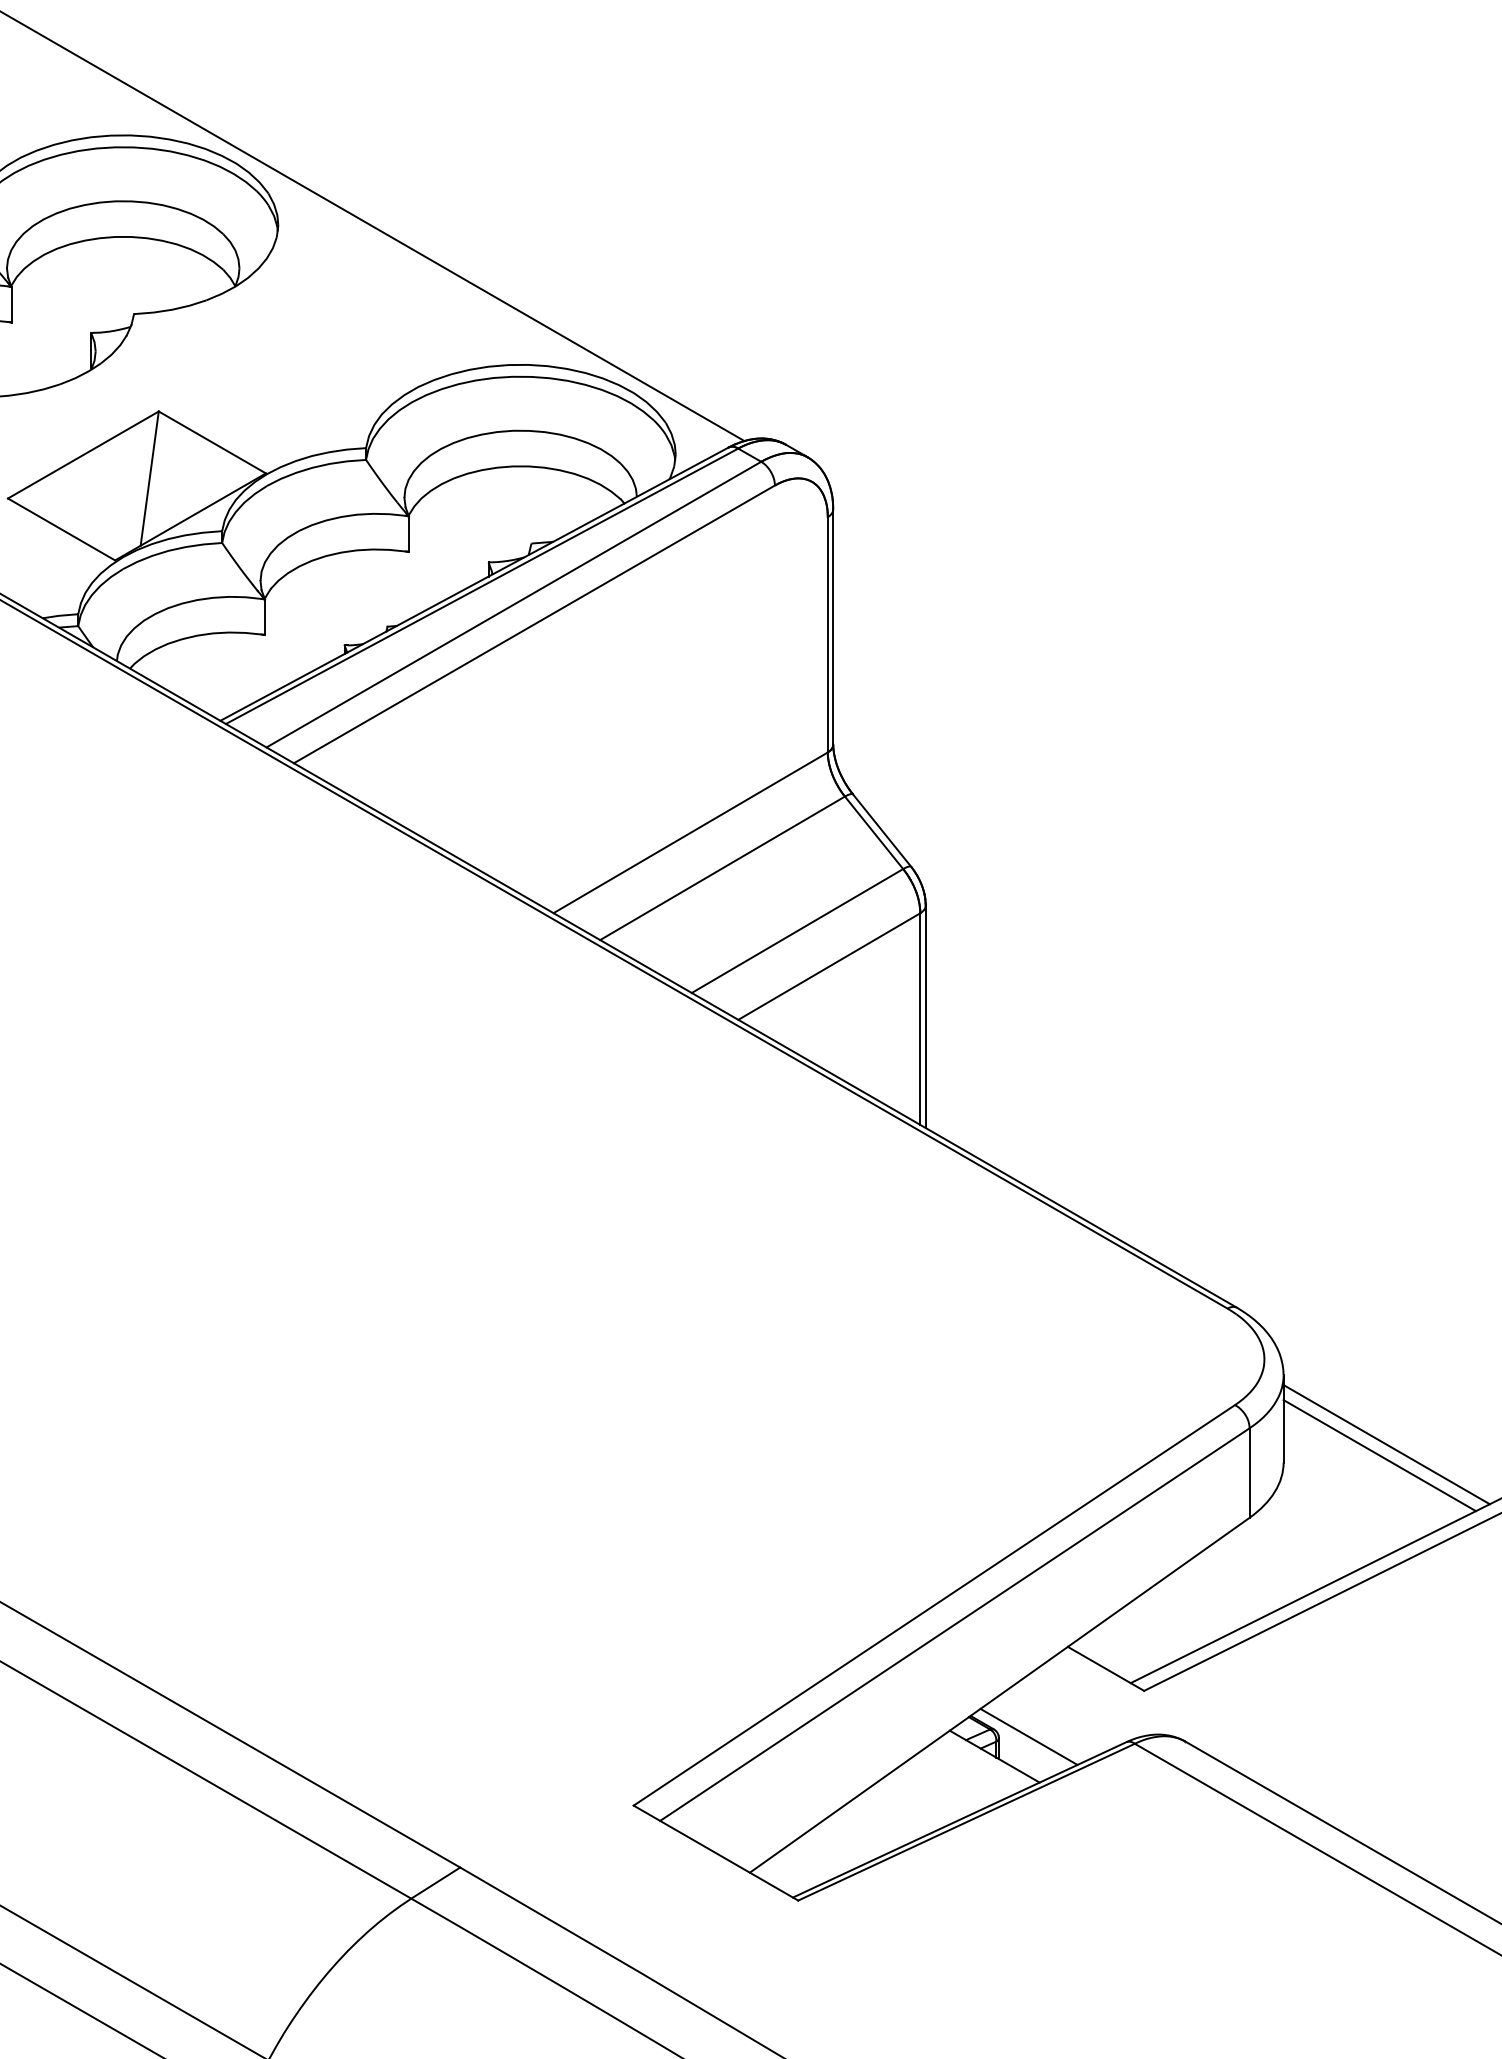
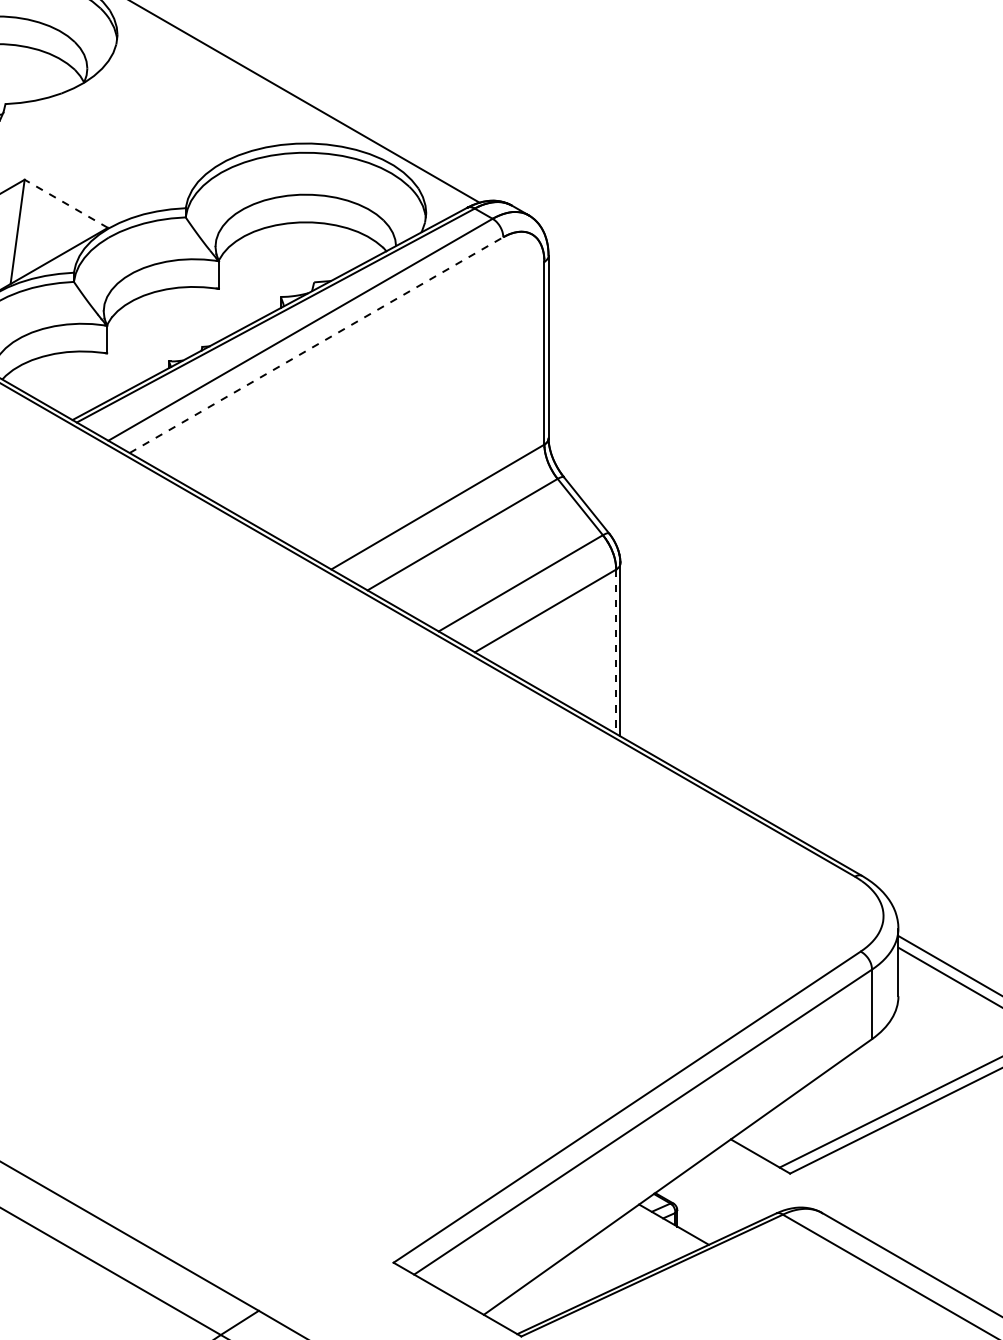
line: (212, 442) -> (66, 203), solid -> dashed
line: (534, 624) -> (316, 345), solid -> dashed
line: (920, 1019) -> (616, 652), solid -> dashed
line: (1028, 1736) -> (700, 1209), removed

